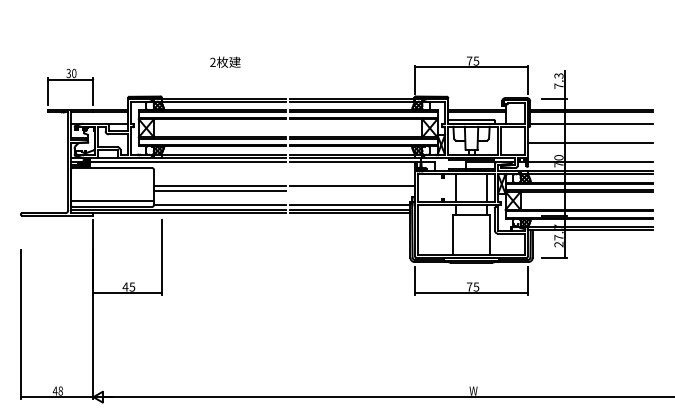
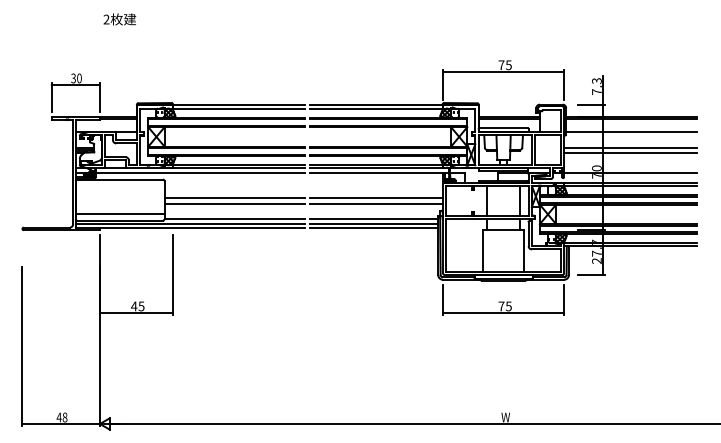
text: (225, 62) -> (119, 19), moved
line: (590, 138) -> (630, 147), added
line: (352, 190) -> (376, 203), added

